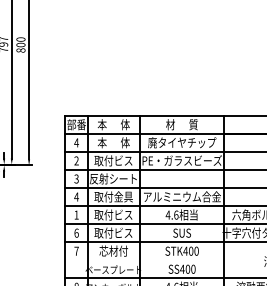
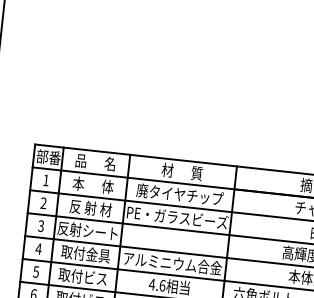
text: (113, 124) -> (95, 162), 本      体 -> 品      名
text: (76, 142) -> (46, 179), 4 -> 1
text: (113, 160) -> (90, 207), 取付ビス -> 反 射 材
text: (76, 214) -> (36, 271), 1 -> 5

